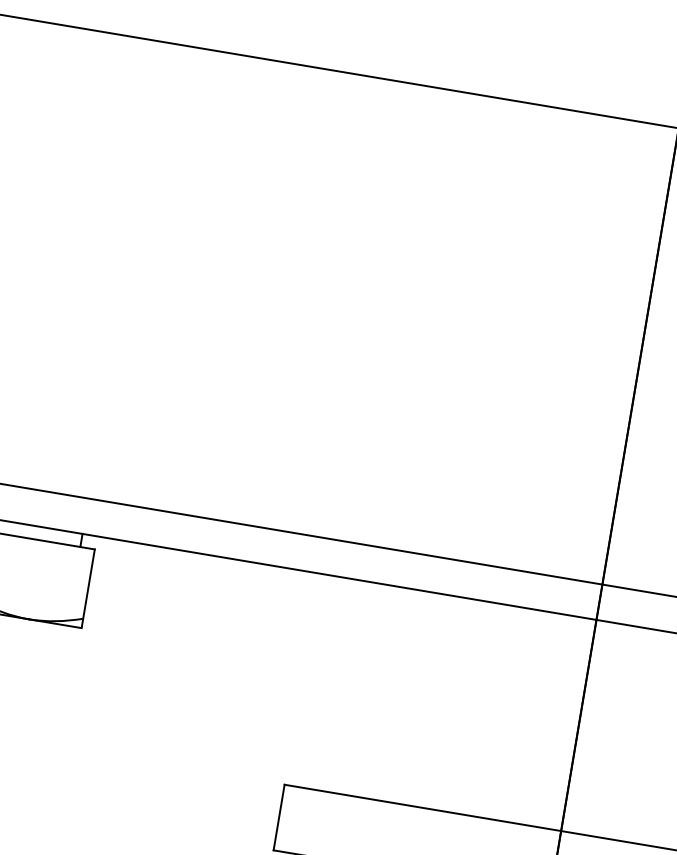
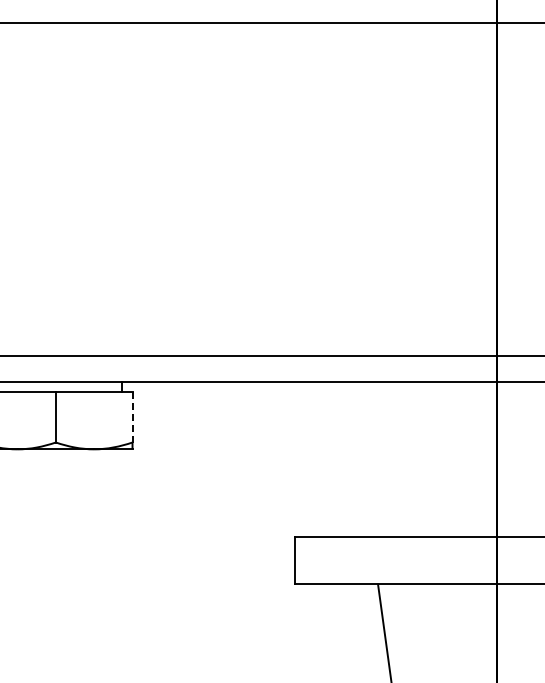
line: (88, 584) -> (132, 417), solid -> dashed

